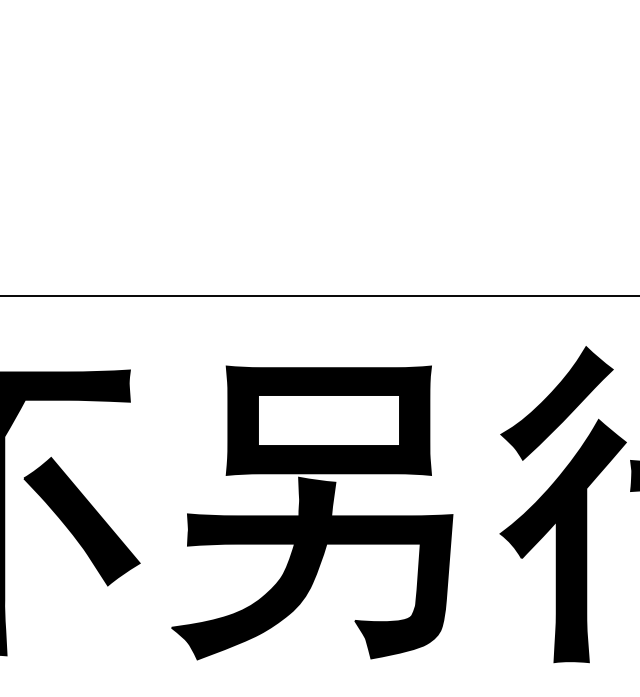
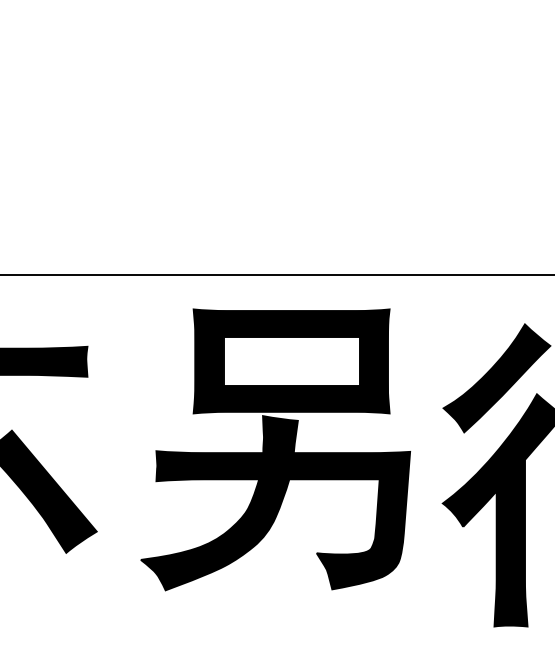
part: (312, 512) -> (275, 449), moved

